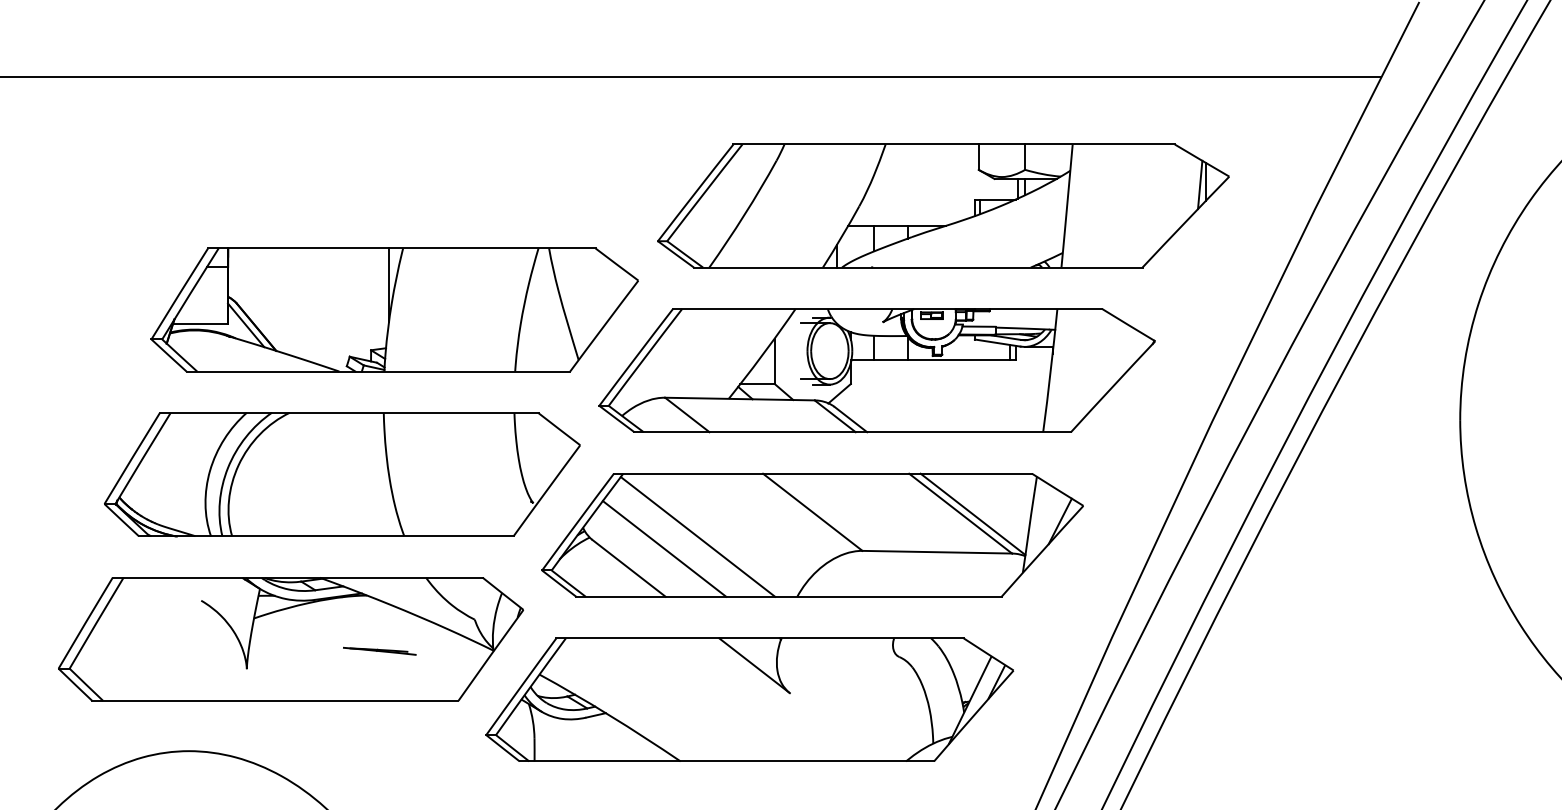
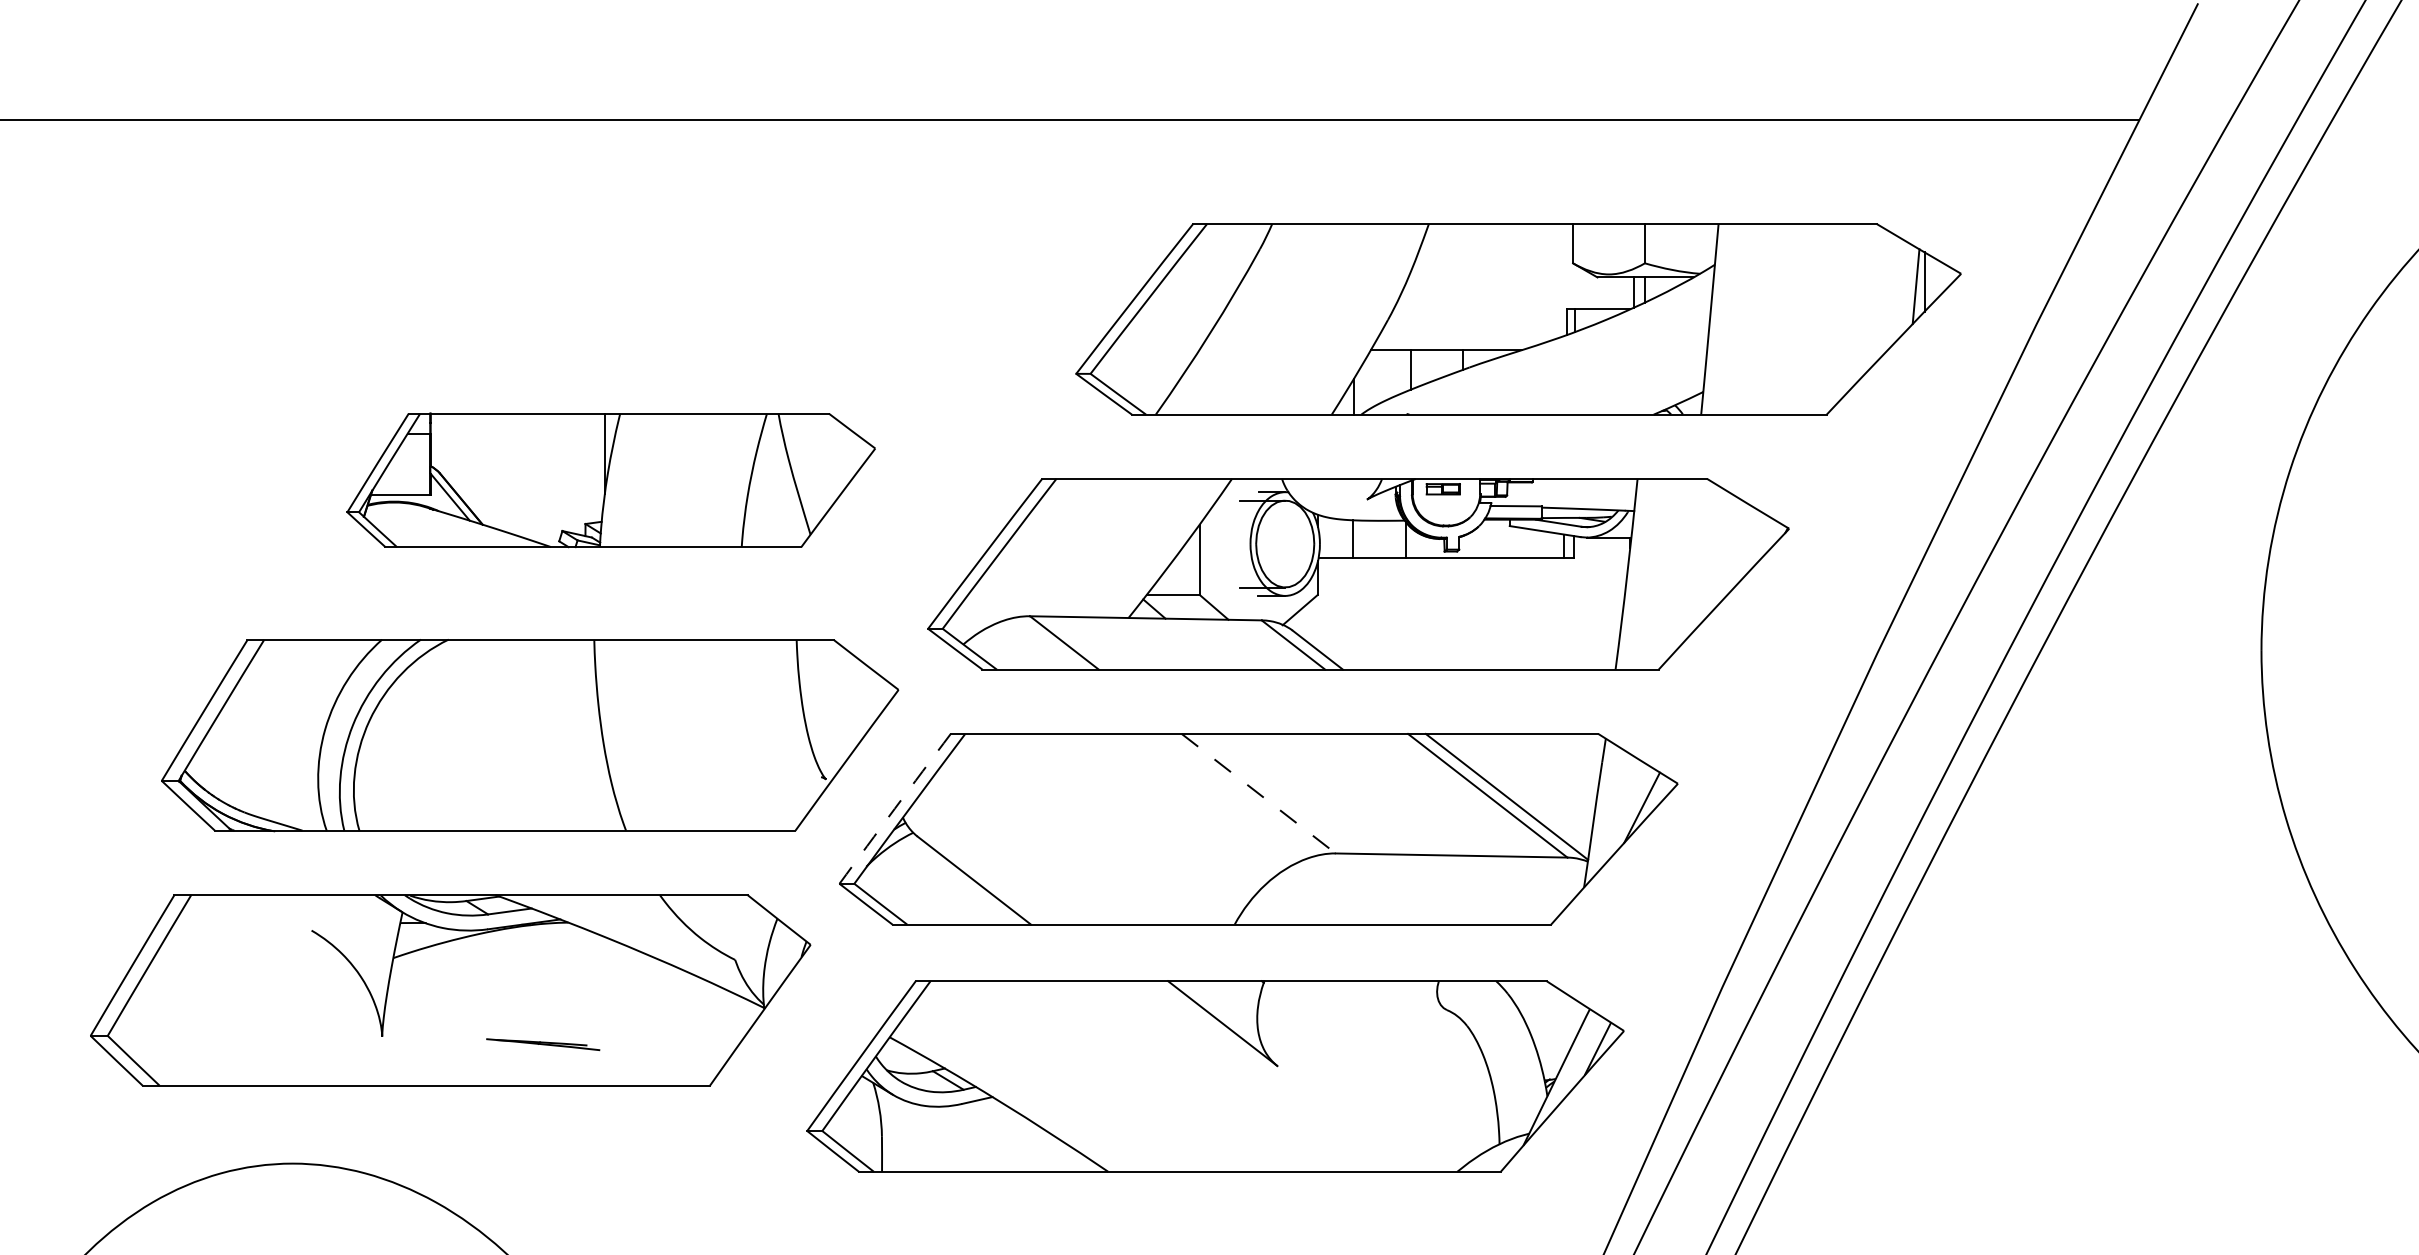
part: (943, 205) -> (1518, 318), moved
part: (394, 309) -> (610, 479), size x0.7
line: (812, 512) -> (1258, 793), solid -> dashed
arc: (577, 521) -> (894, 807), solid -> dashed
line: (697, 536) -> (1080, 831), removed
line: (664, 548) -> (1029, 849), removed
part: (379, 650) -> (542, 1043), moved
part: (749, 699) -> (1214, 1075), moved

